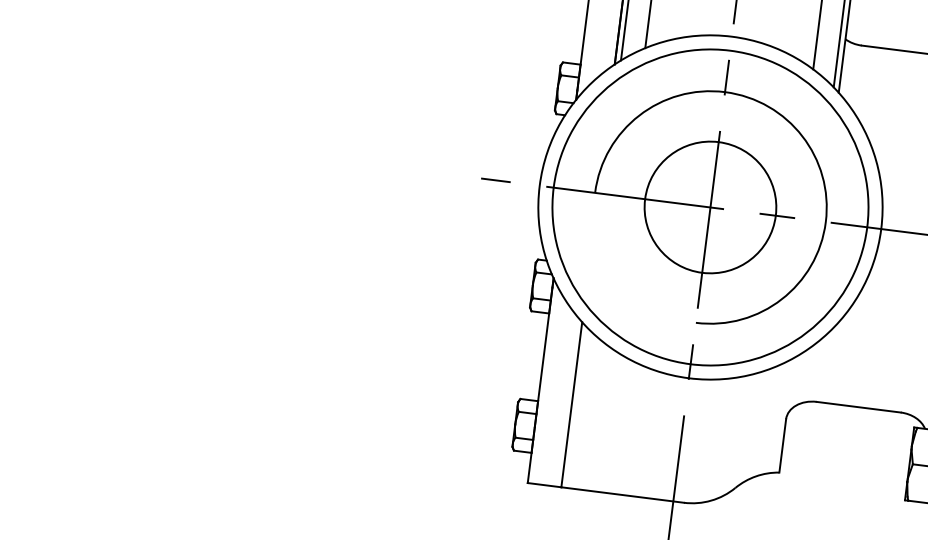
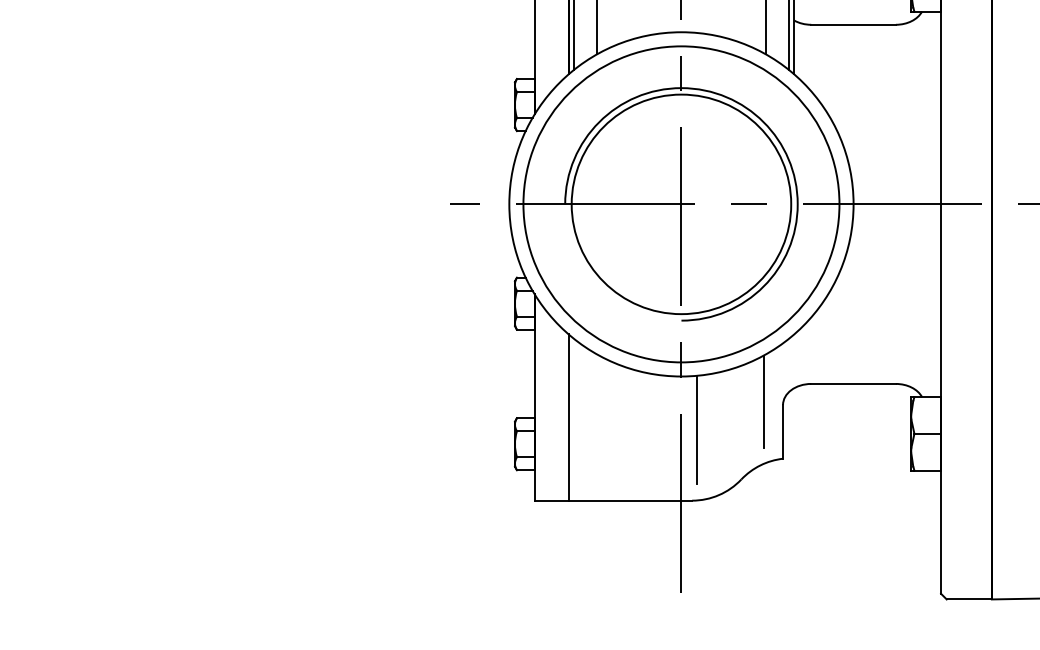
circle: (710, 207) -> (681, 204), size x1.67
line: (767, 413) -> (763, 401), added
line: (698, 432) -> (697, 429), added

